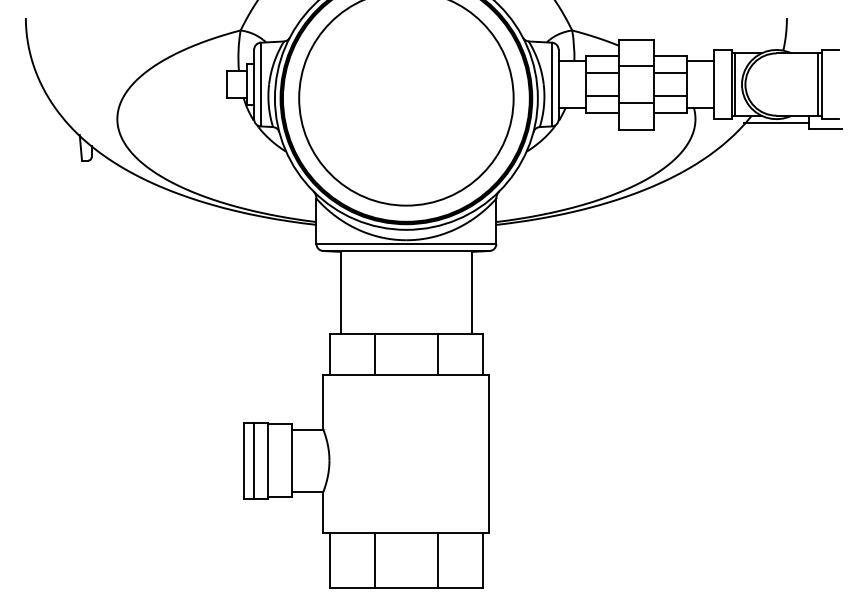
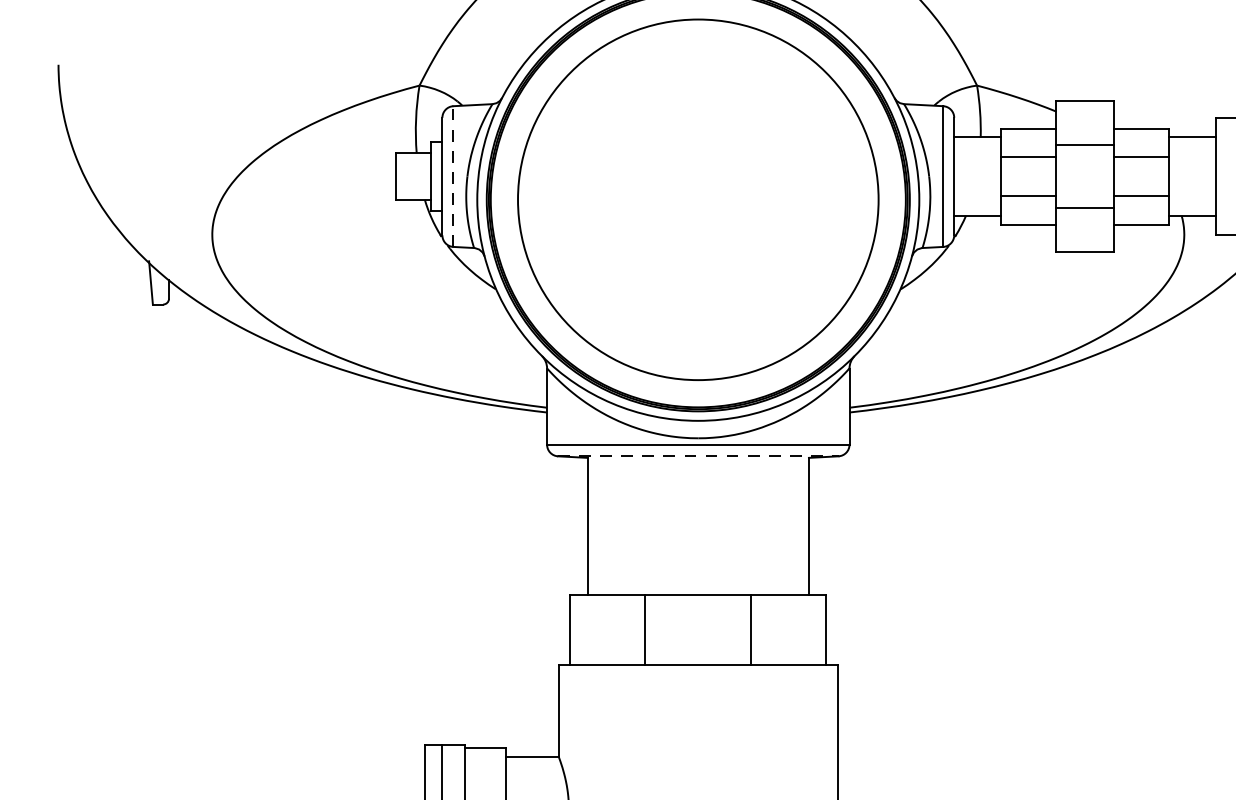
line: (260, 84) -> (452, 176), solid -> dashed
line: (406, 250) -> (698, 455), solid -> dashed

